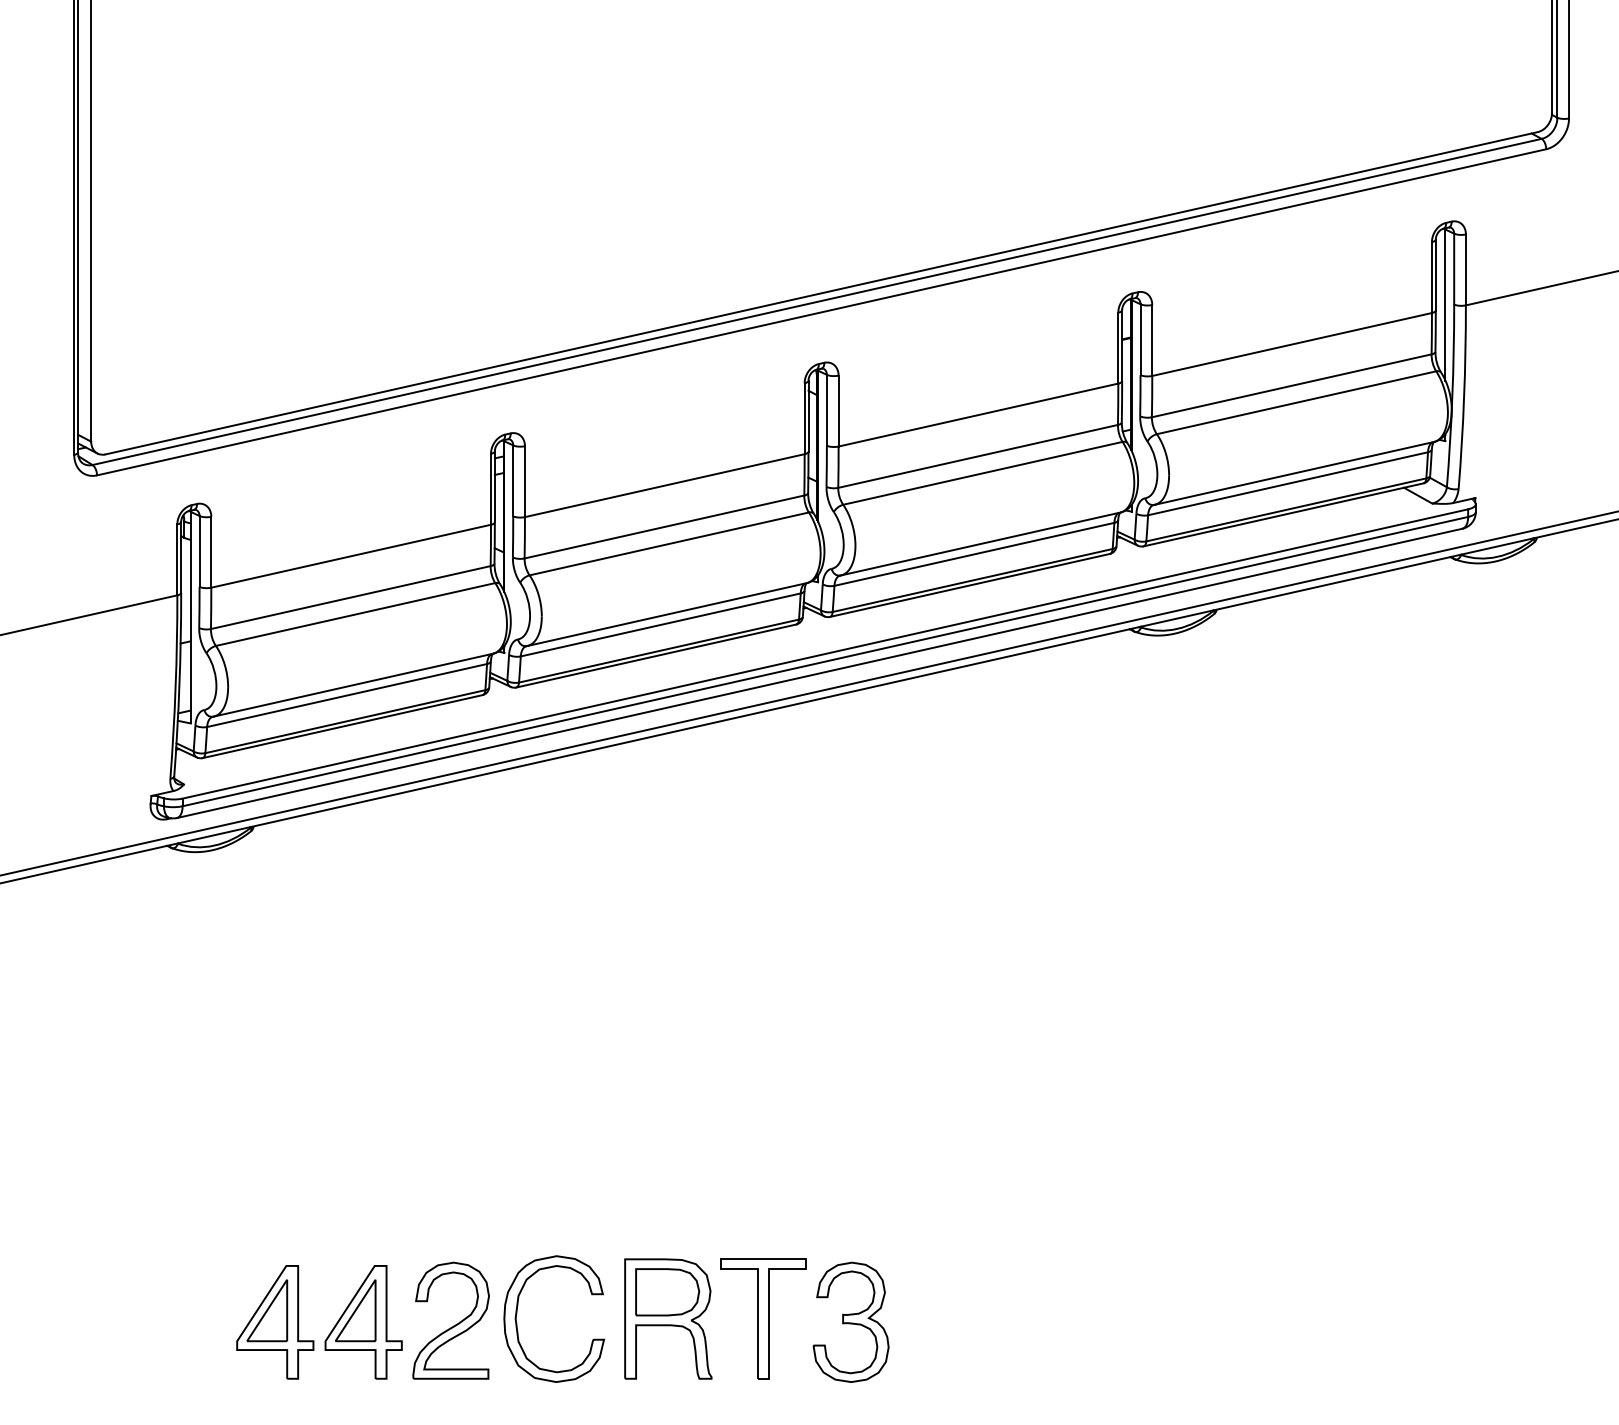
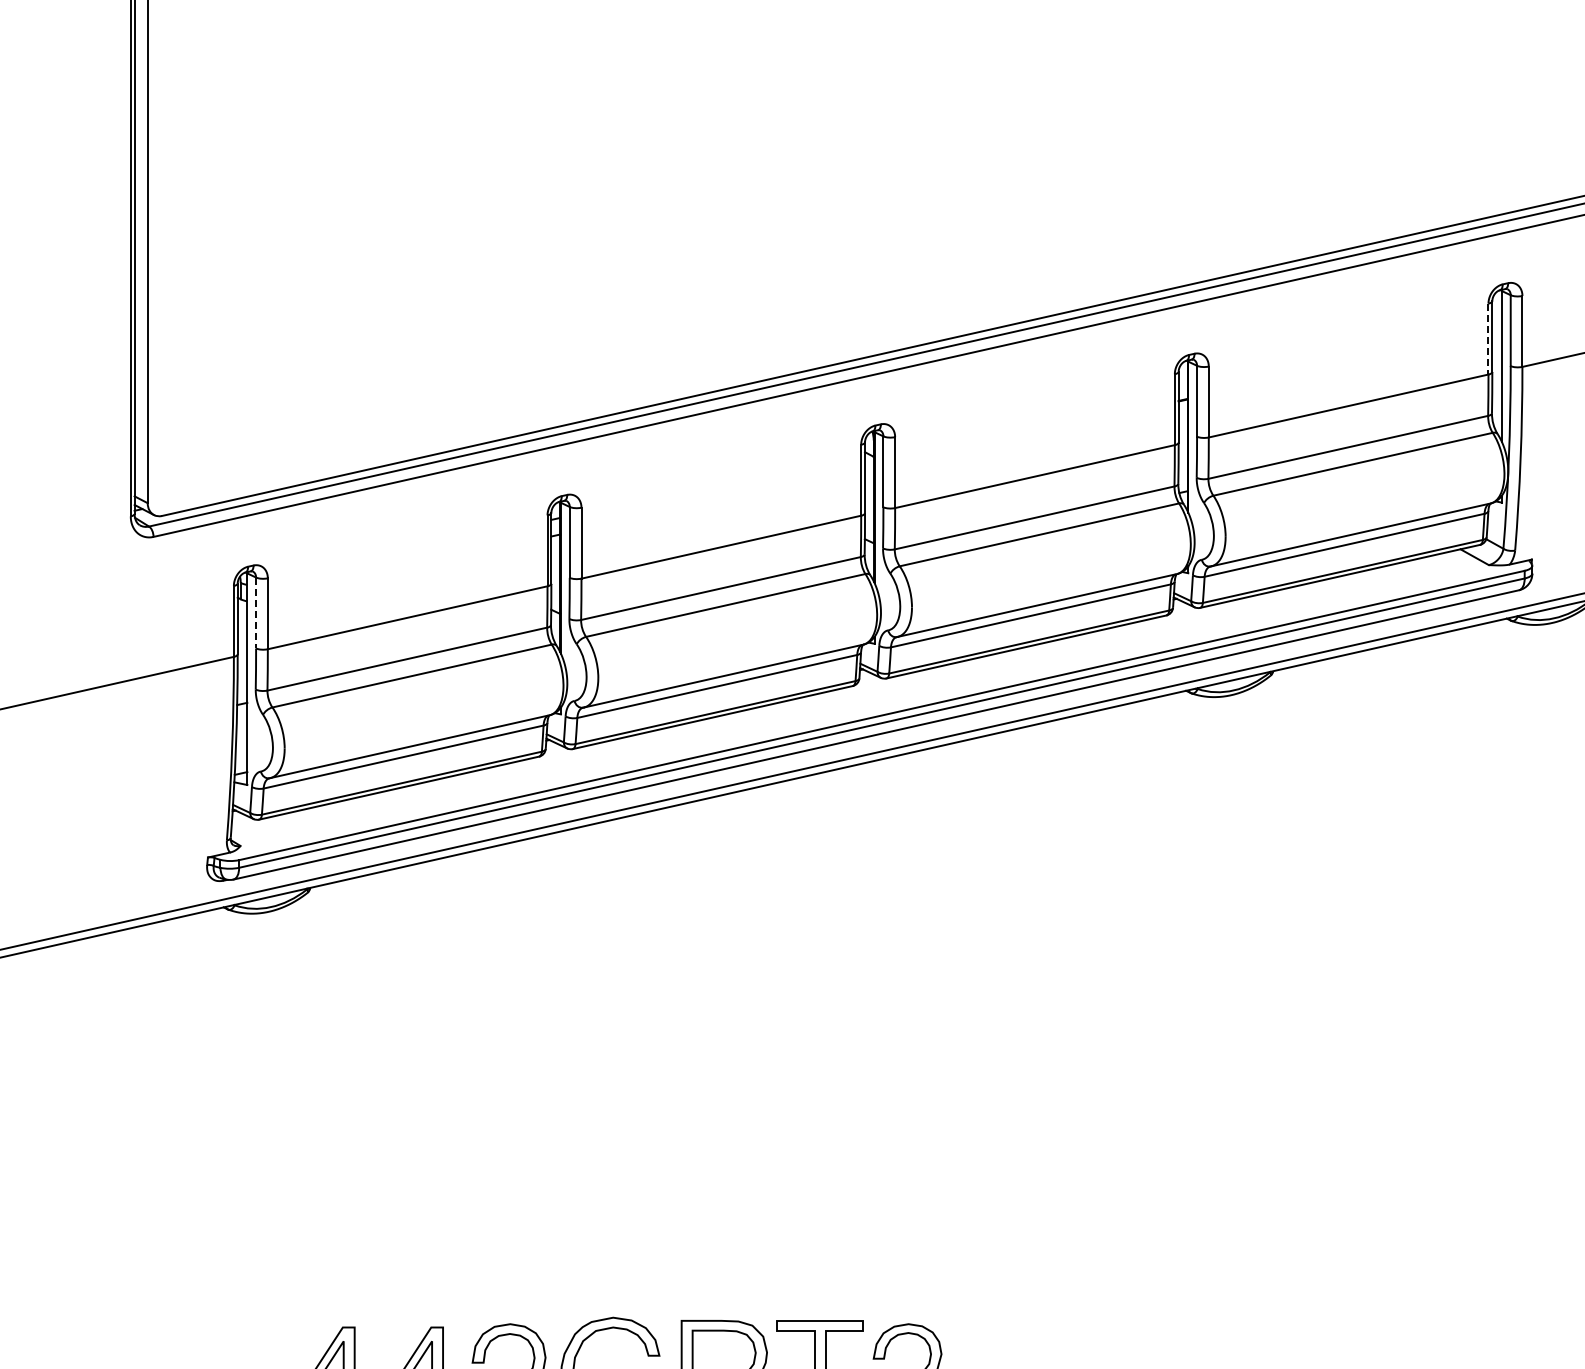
line: (1431, 278) -> (1488, 340), solid -> dashed
line: (199, 551) -> (256, 613), solid -> dashed

